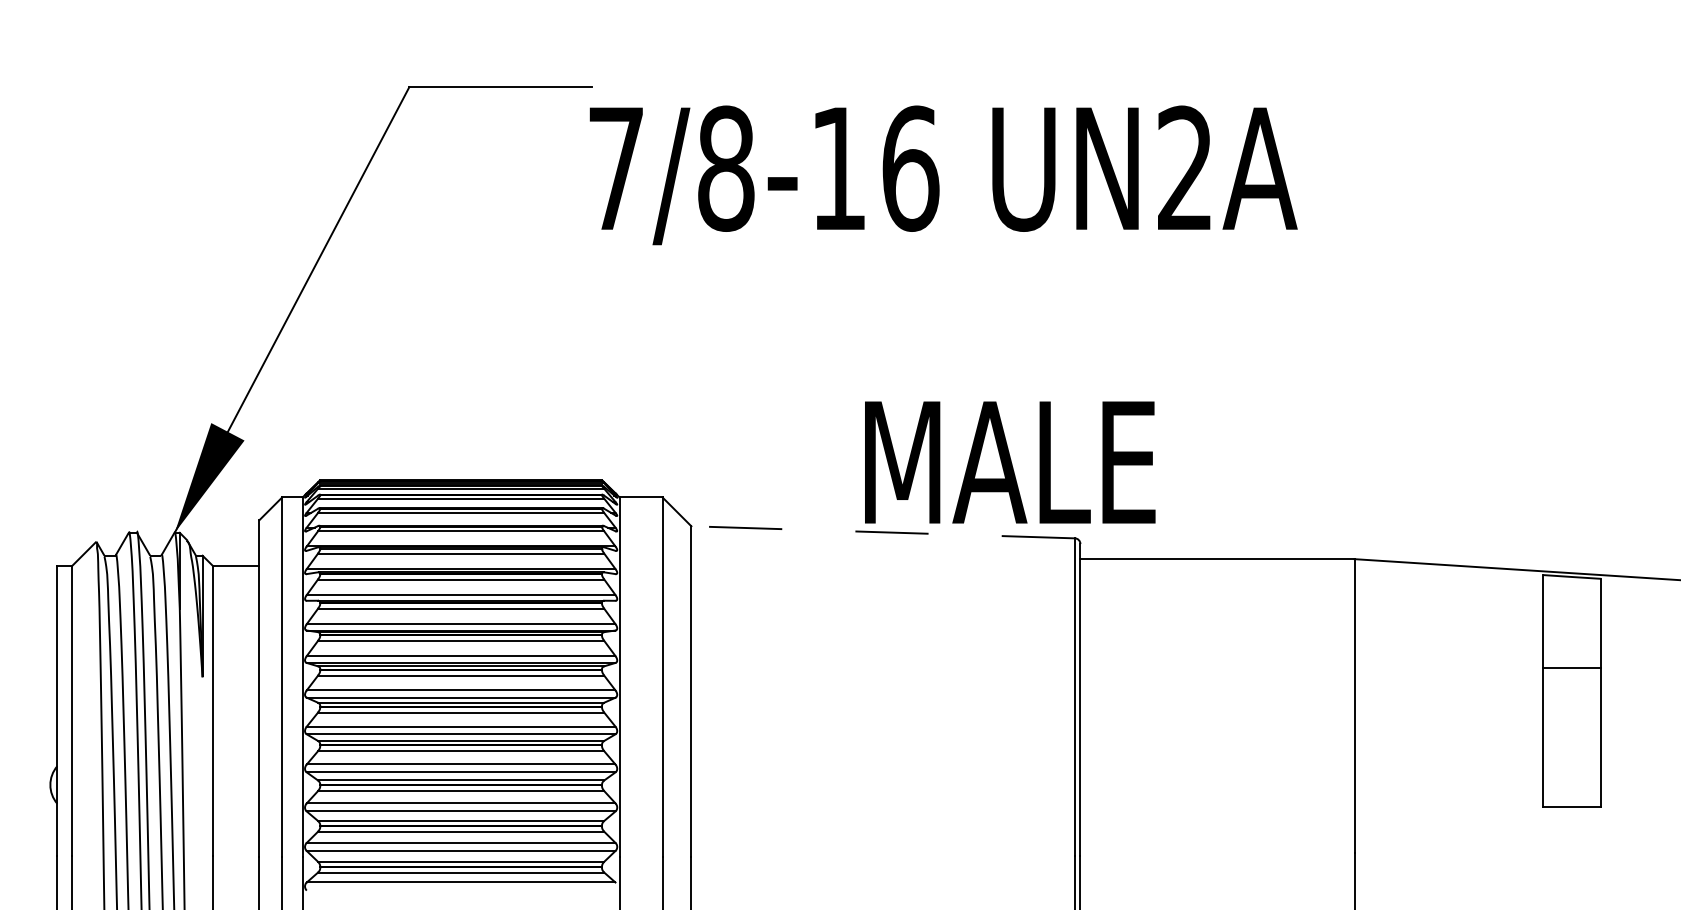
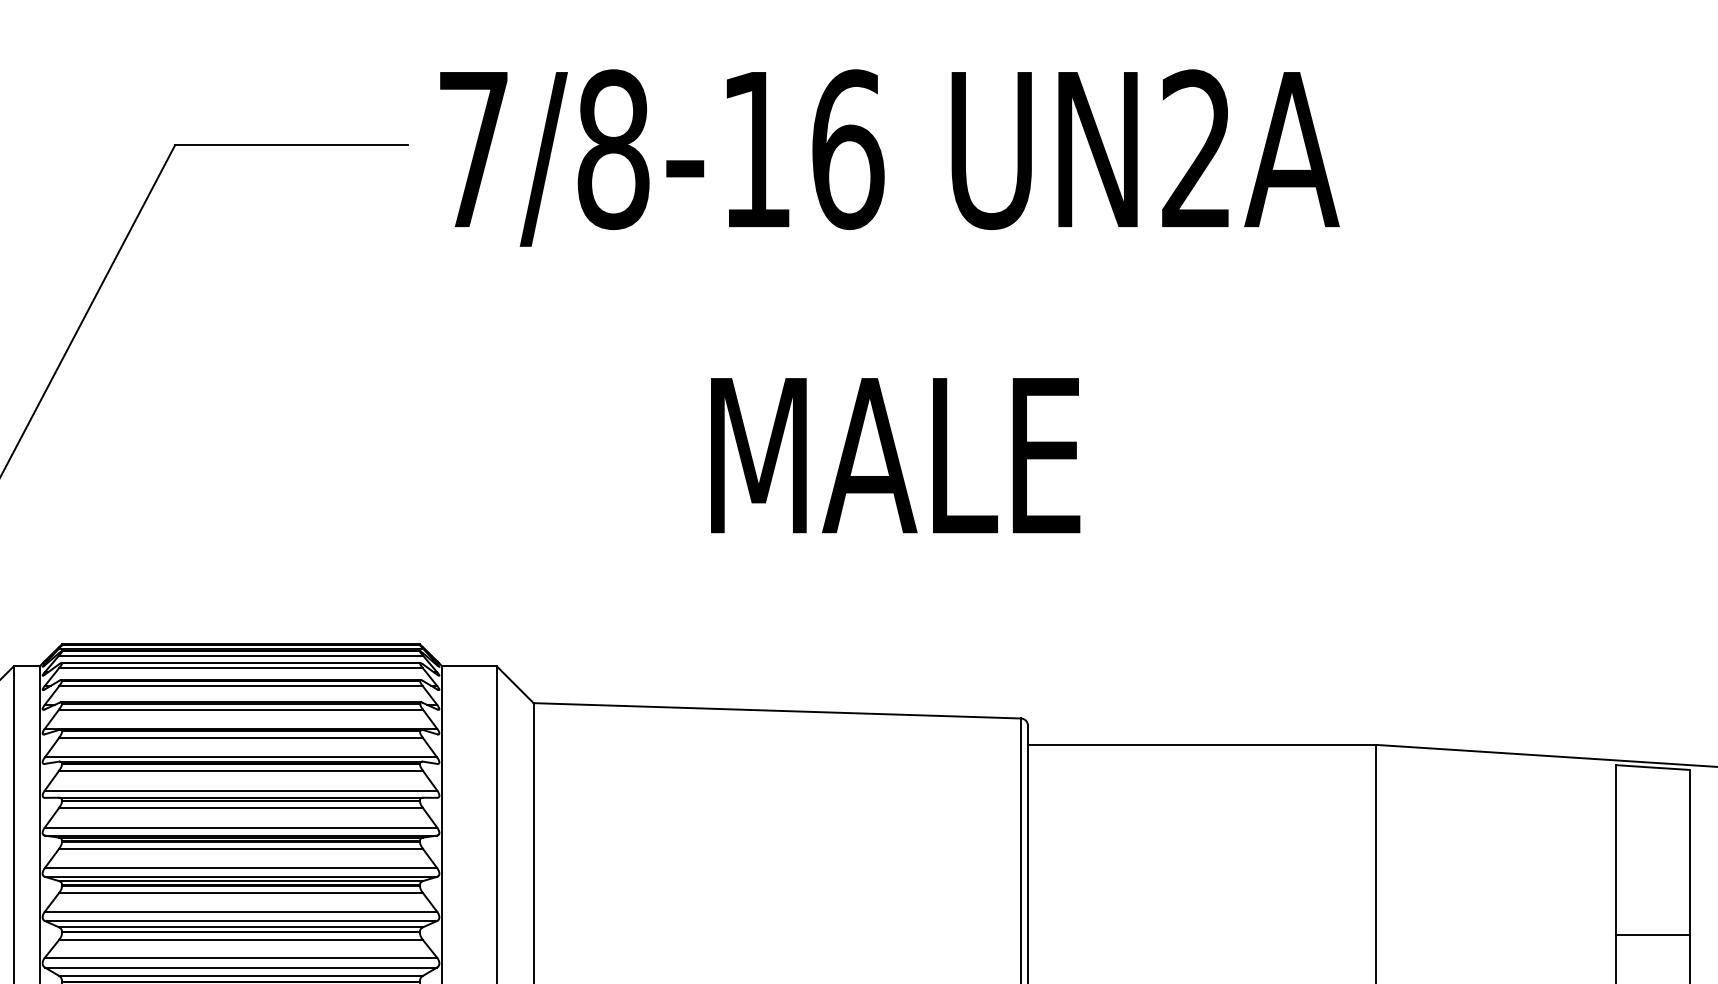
text: (943, 175) -> (889, 158), moved
text: (1010, 462) -> (895, 455), moved
line: (883, 532) -> (777, 711), dashed -> solid
line: (1571, 667) -> (1652, 934), moved

